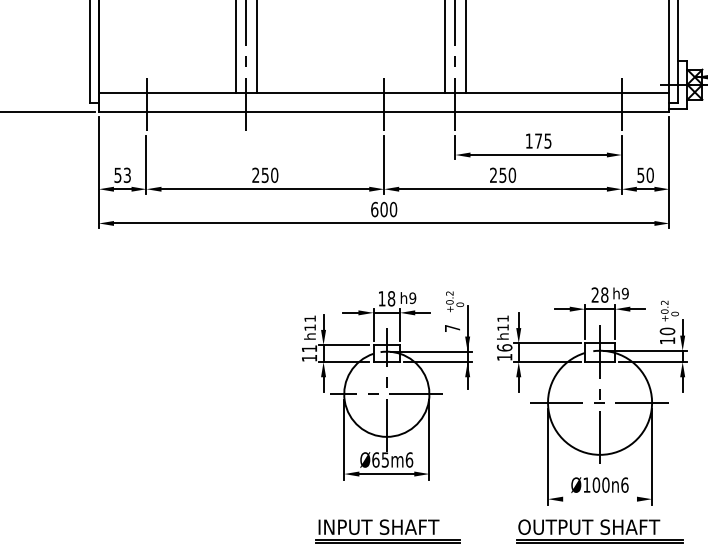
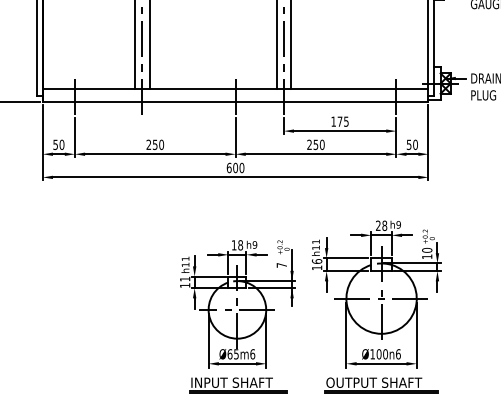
text: (126, 174) -> (61, 144), 53 -> 50
part: (386, 386) -> (237, 304), moved
line: (599, 498) -> (381, 363), added

